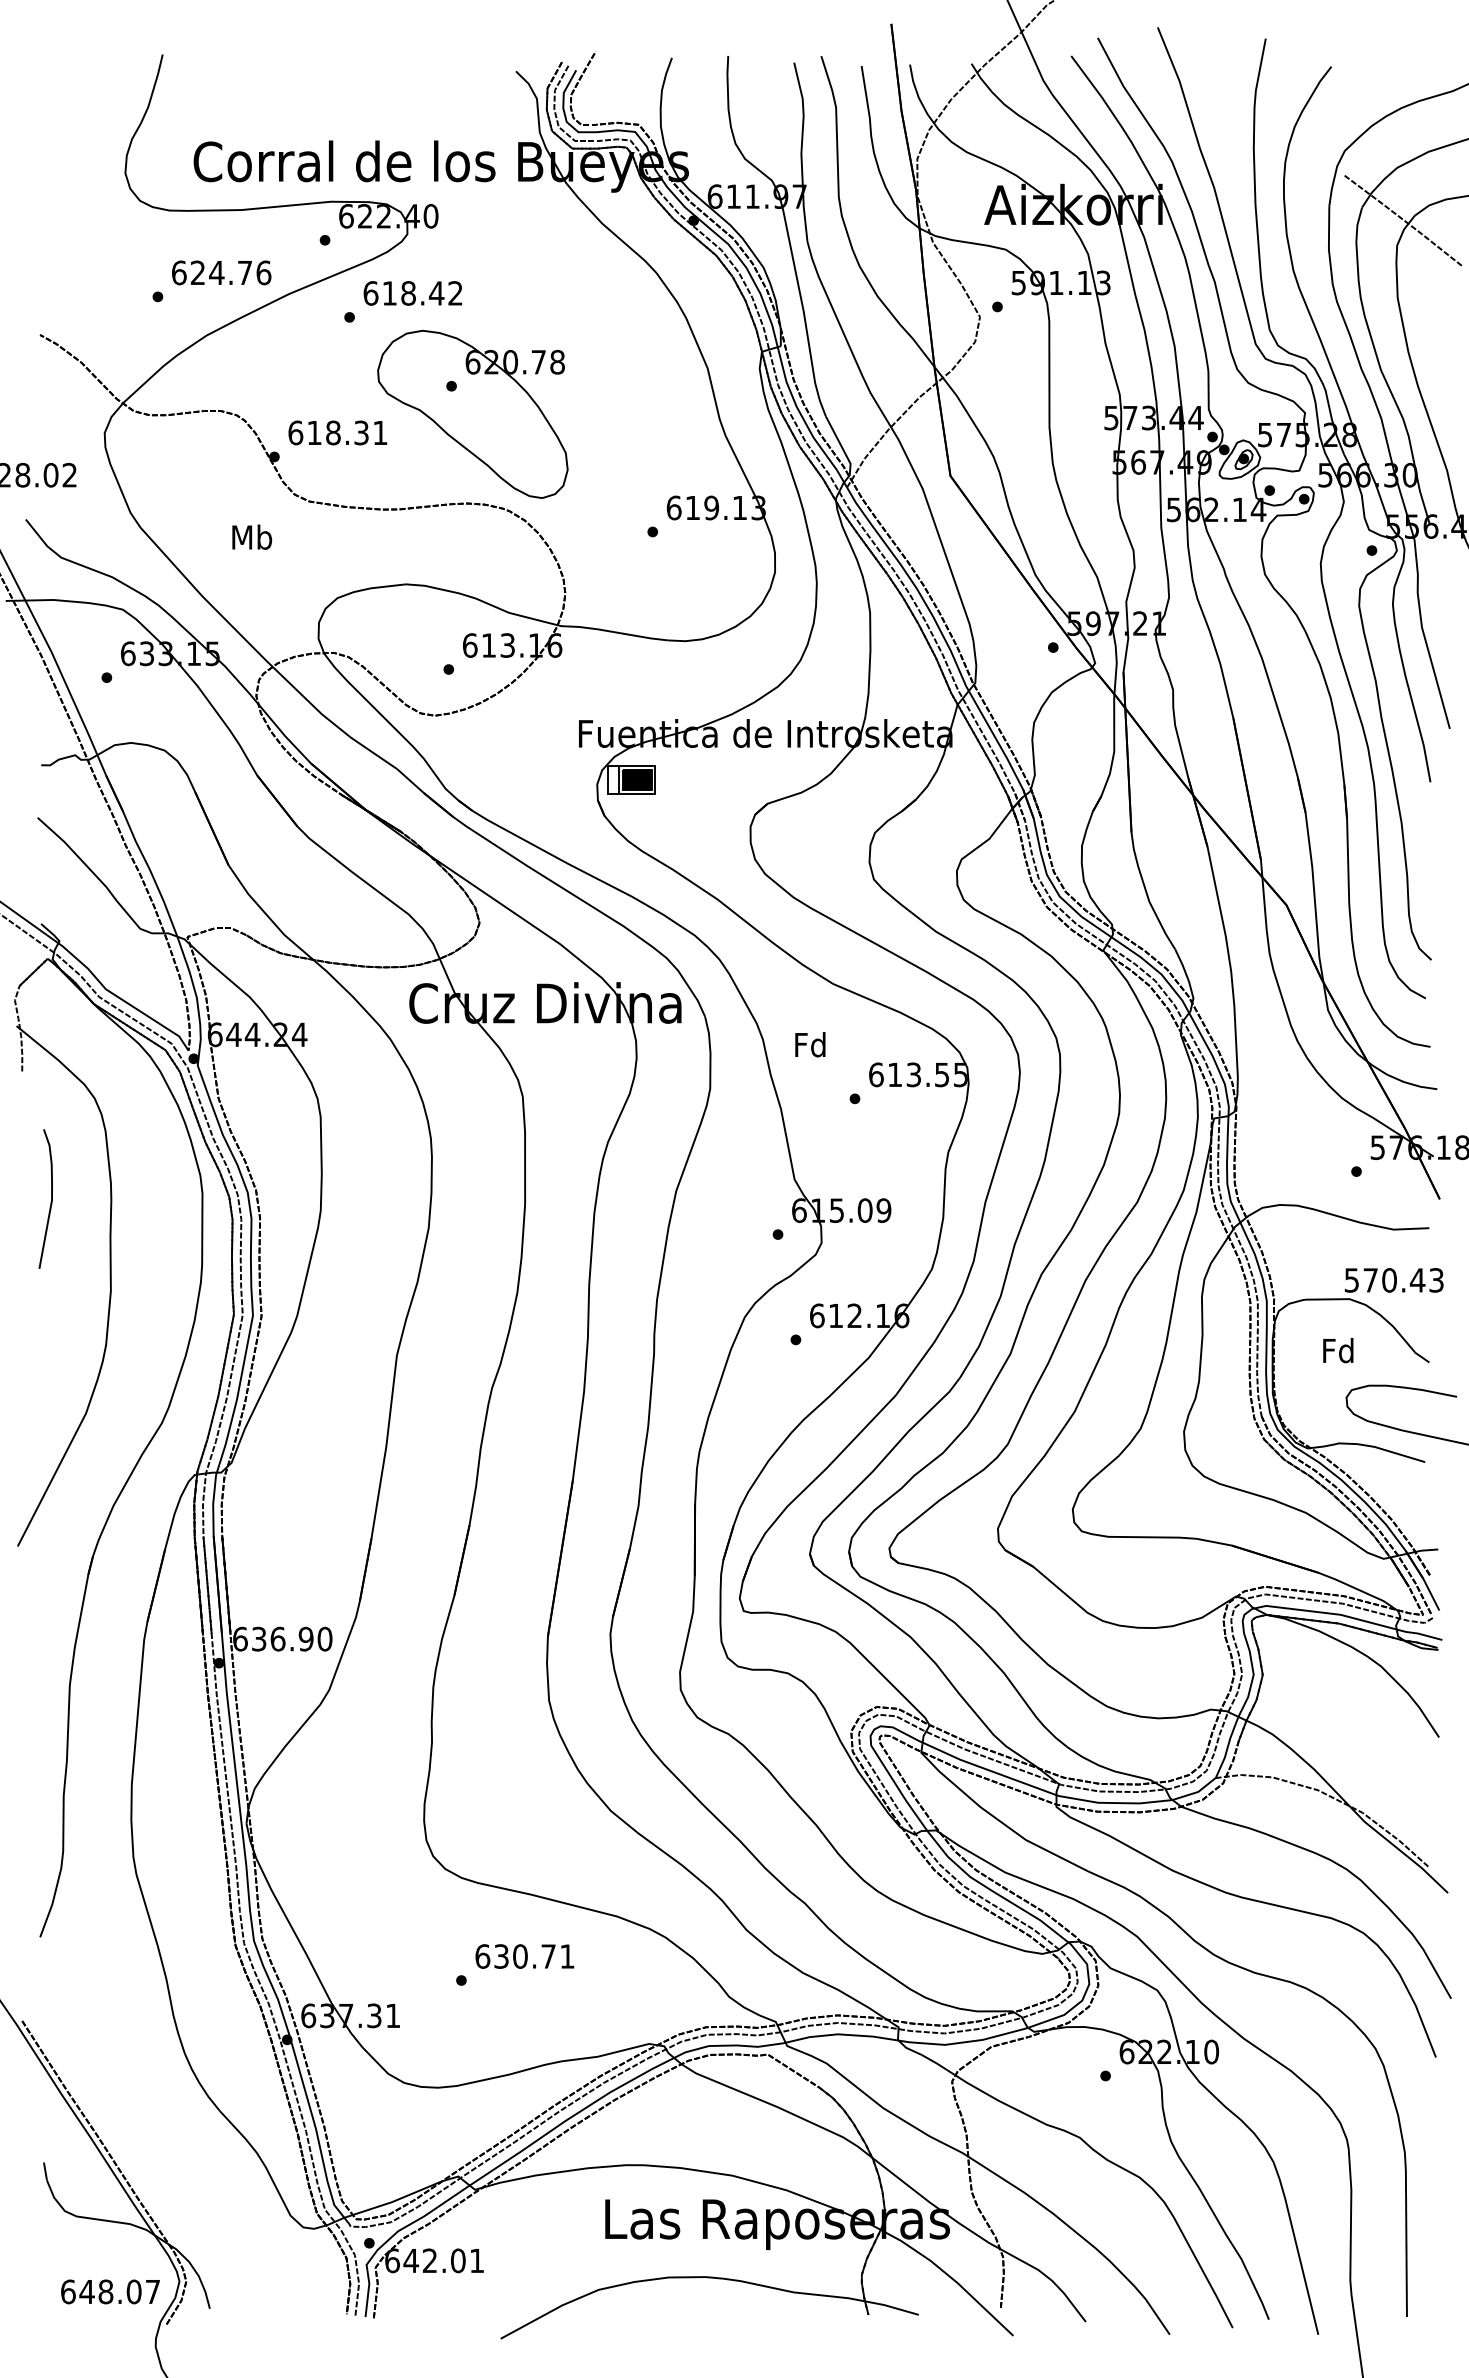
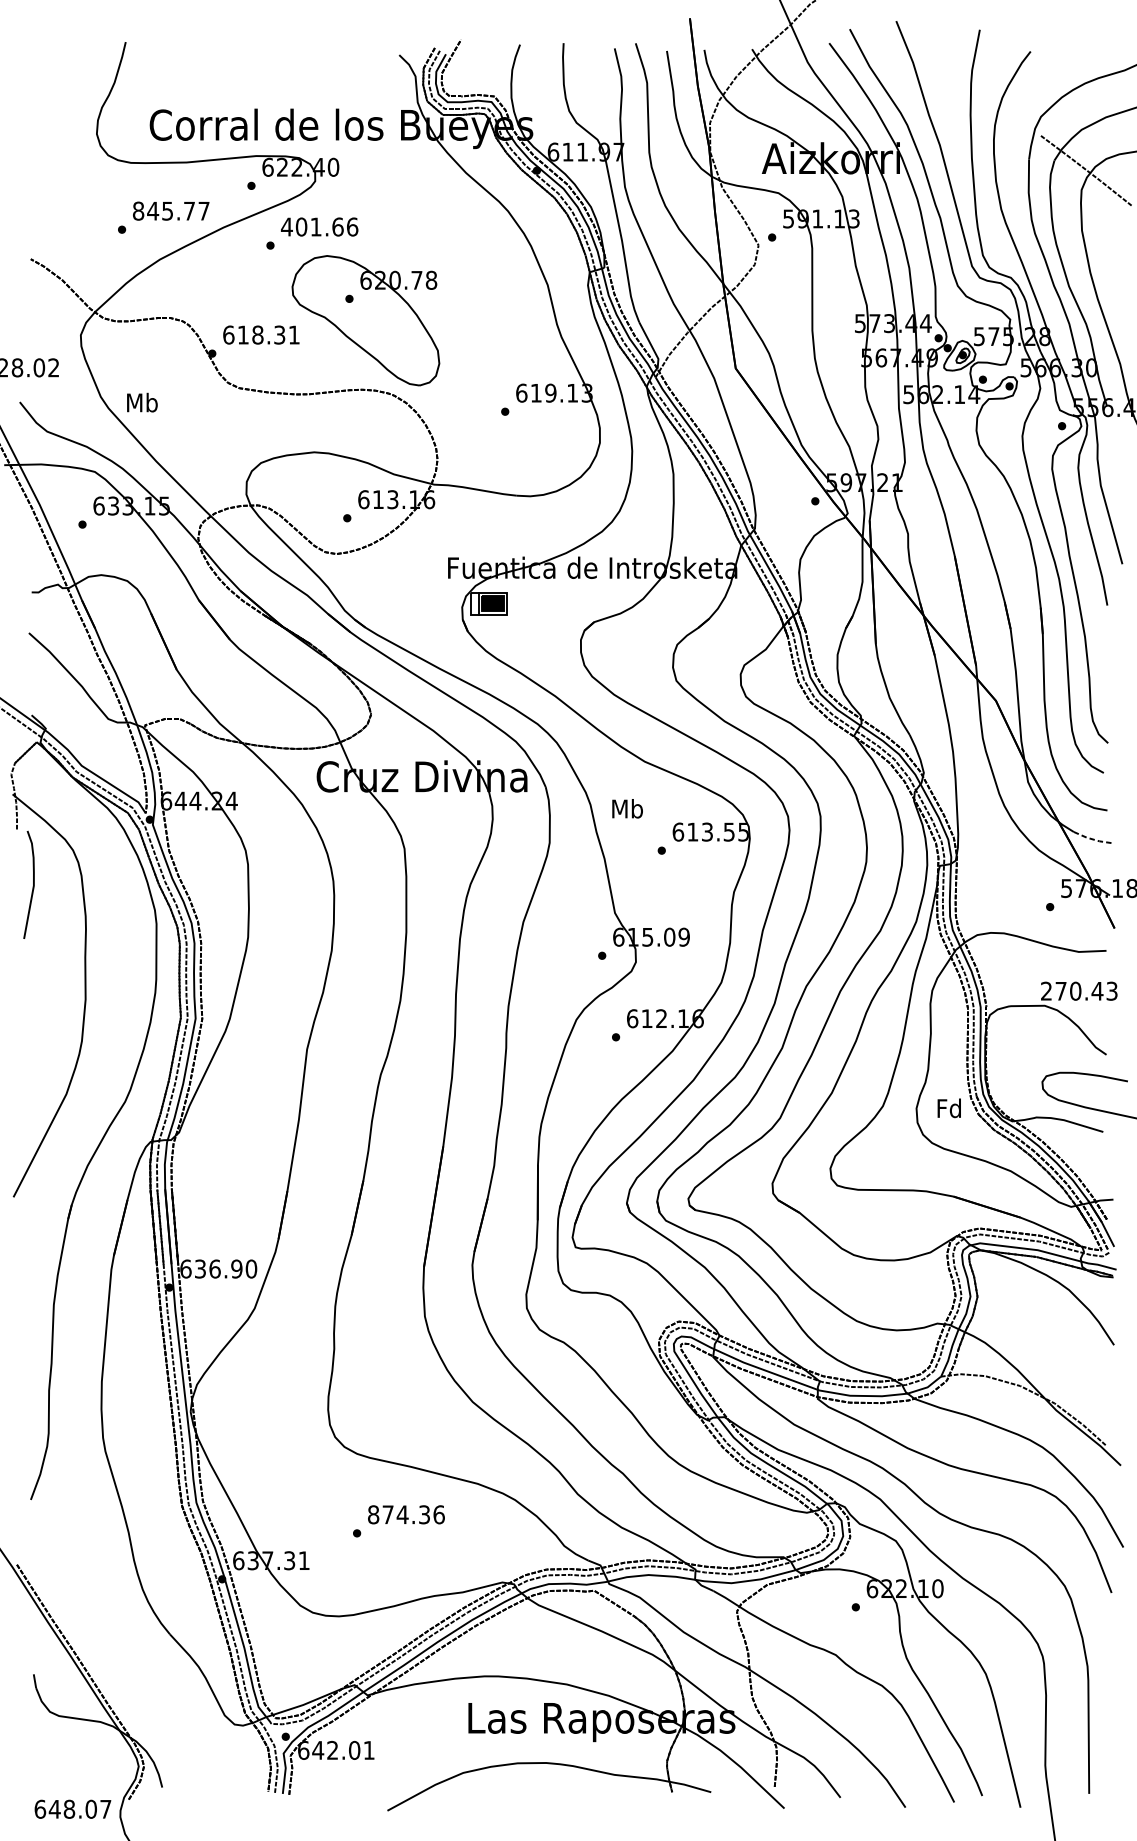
text: (221, 272) -> (171, 210), 624.76 -> 845.77
text: (413, 293) -> (319, 227), 618.42 -> 401.66
text: (252, 536) -> (142, 402), moved
text: (810, 1044) -> (627, 808), Fd -> Mb
line: (1412, 1084) -> (1093, 839), solid -> dashed
curve: (50, 1201) -> (32, 886), moved
text: (1351, 1280) -> (1046, 991), 570.43 -> 270.43
text: (1338, 1350) -> (949, 1108), moved
text: (524, 1956) -> (405, 1514), 630.71 -> 874.36
text: (110, 2291) -> (72, 1809), moved

